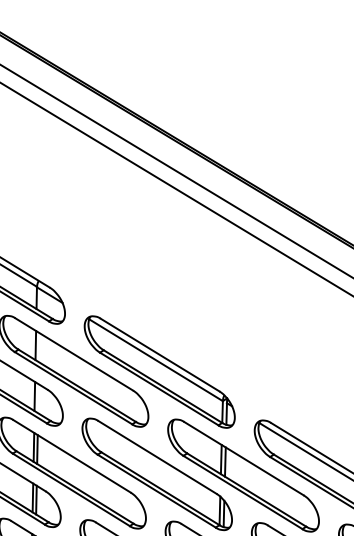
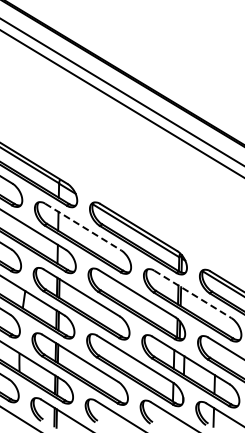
line: (74, 355) -> (83, 227), solid -> dashed
line: (244, 458) -> (193, 294), solid -> dashed

